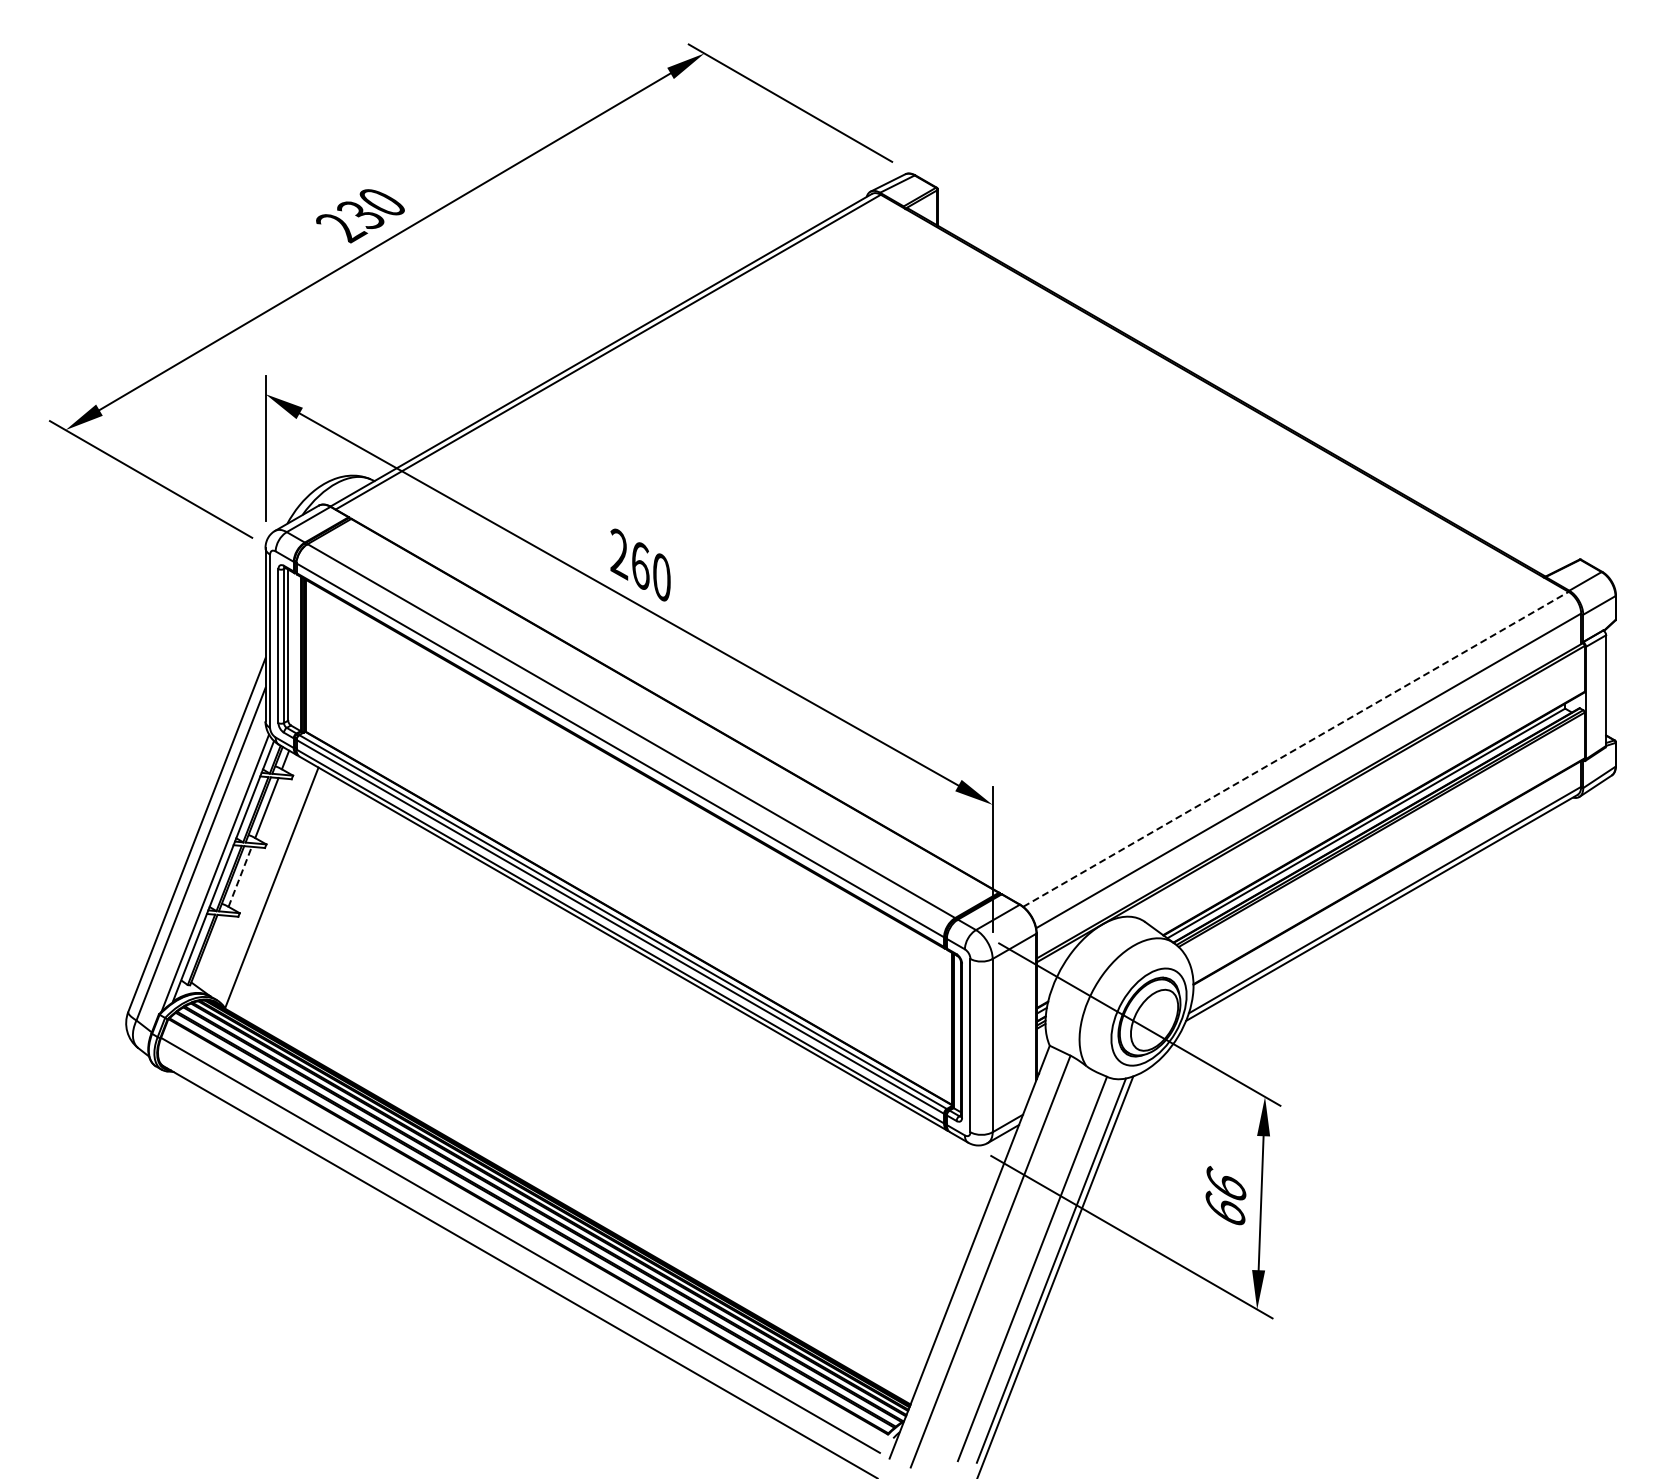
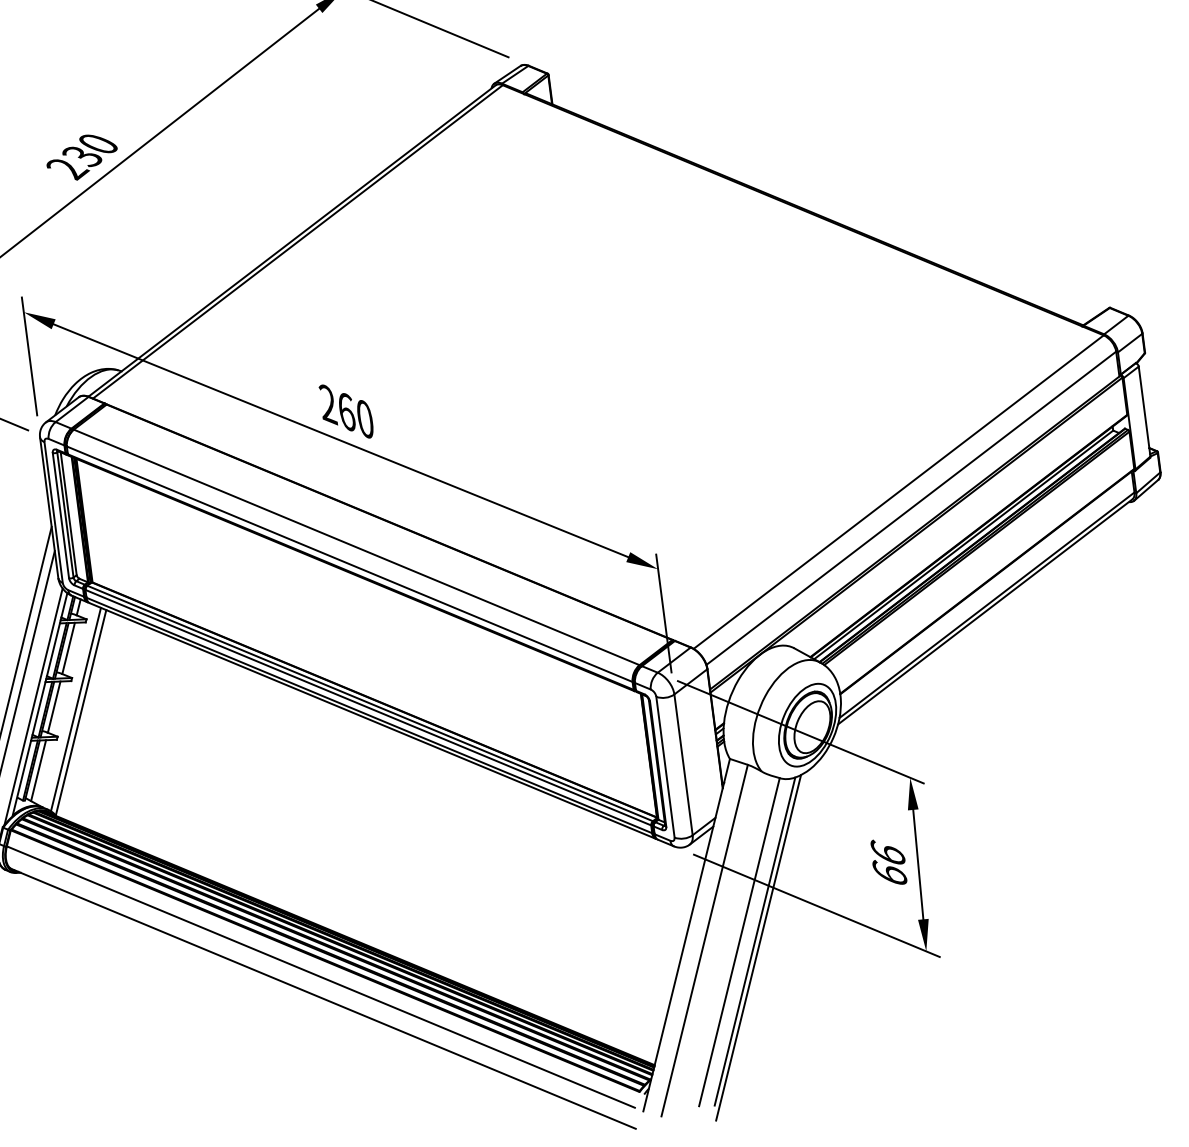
line: (1295, 749) -> (898, 492), dashed -> solid
line: (240, 876) -> (54, 706), dashed -> solid
line: (265, 883) -> (75, 709), added
line: (211, 950) -> (38, 770), added

